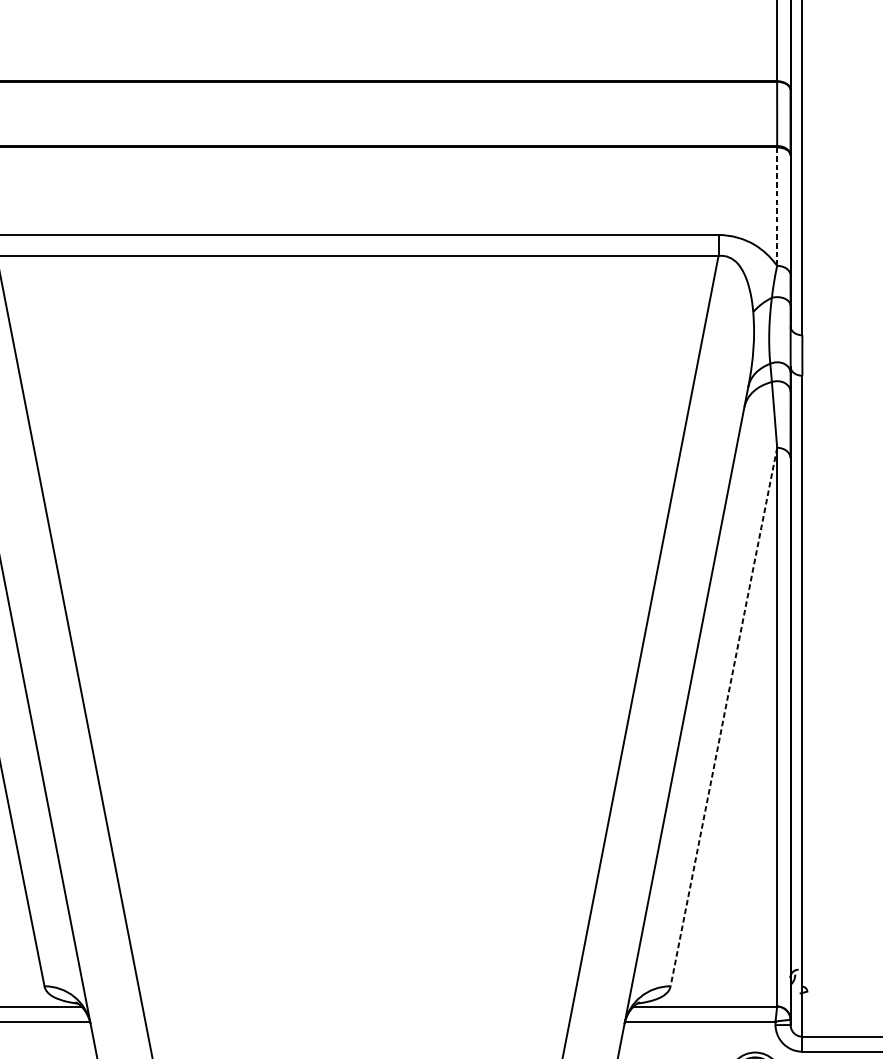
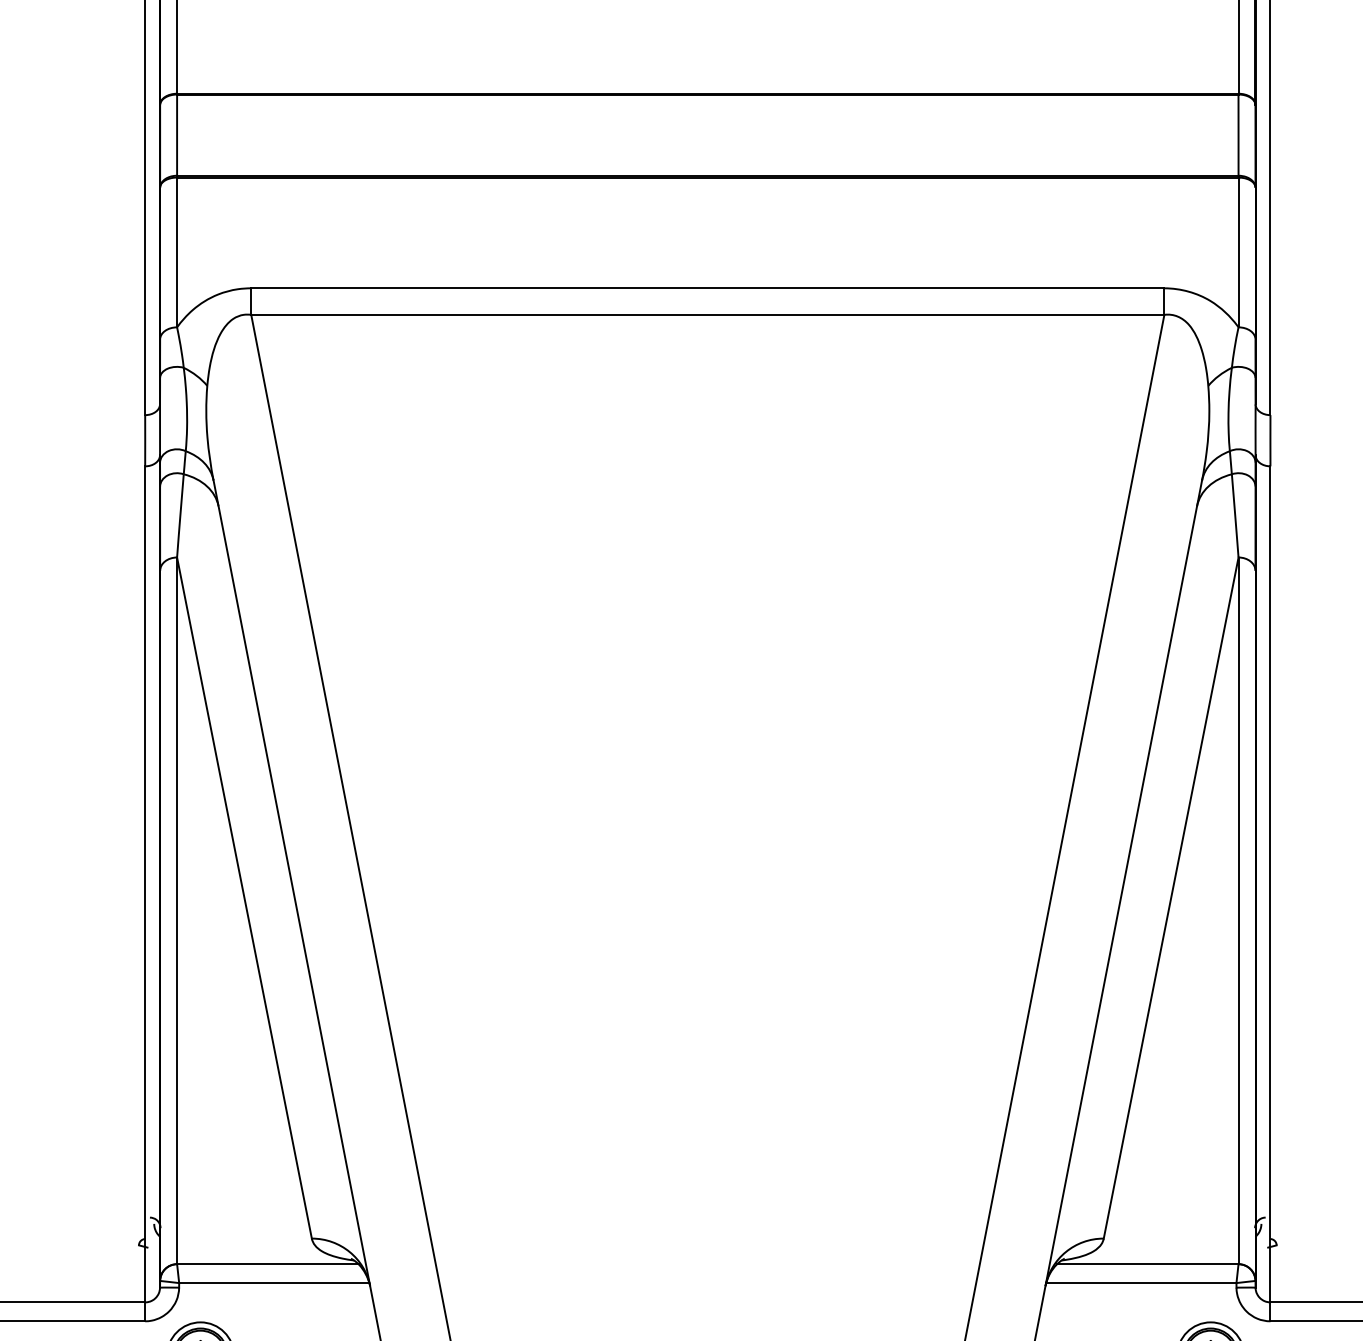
line: (777, 206) -> (1238, 252), dashed -> solid
line: (724, 717) -> (1171, 898), dashed -> solid

